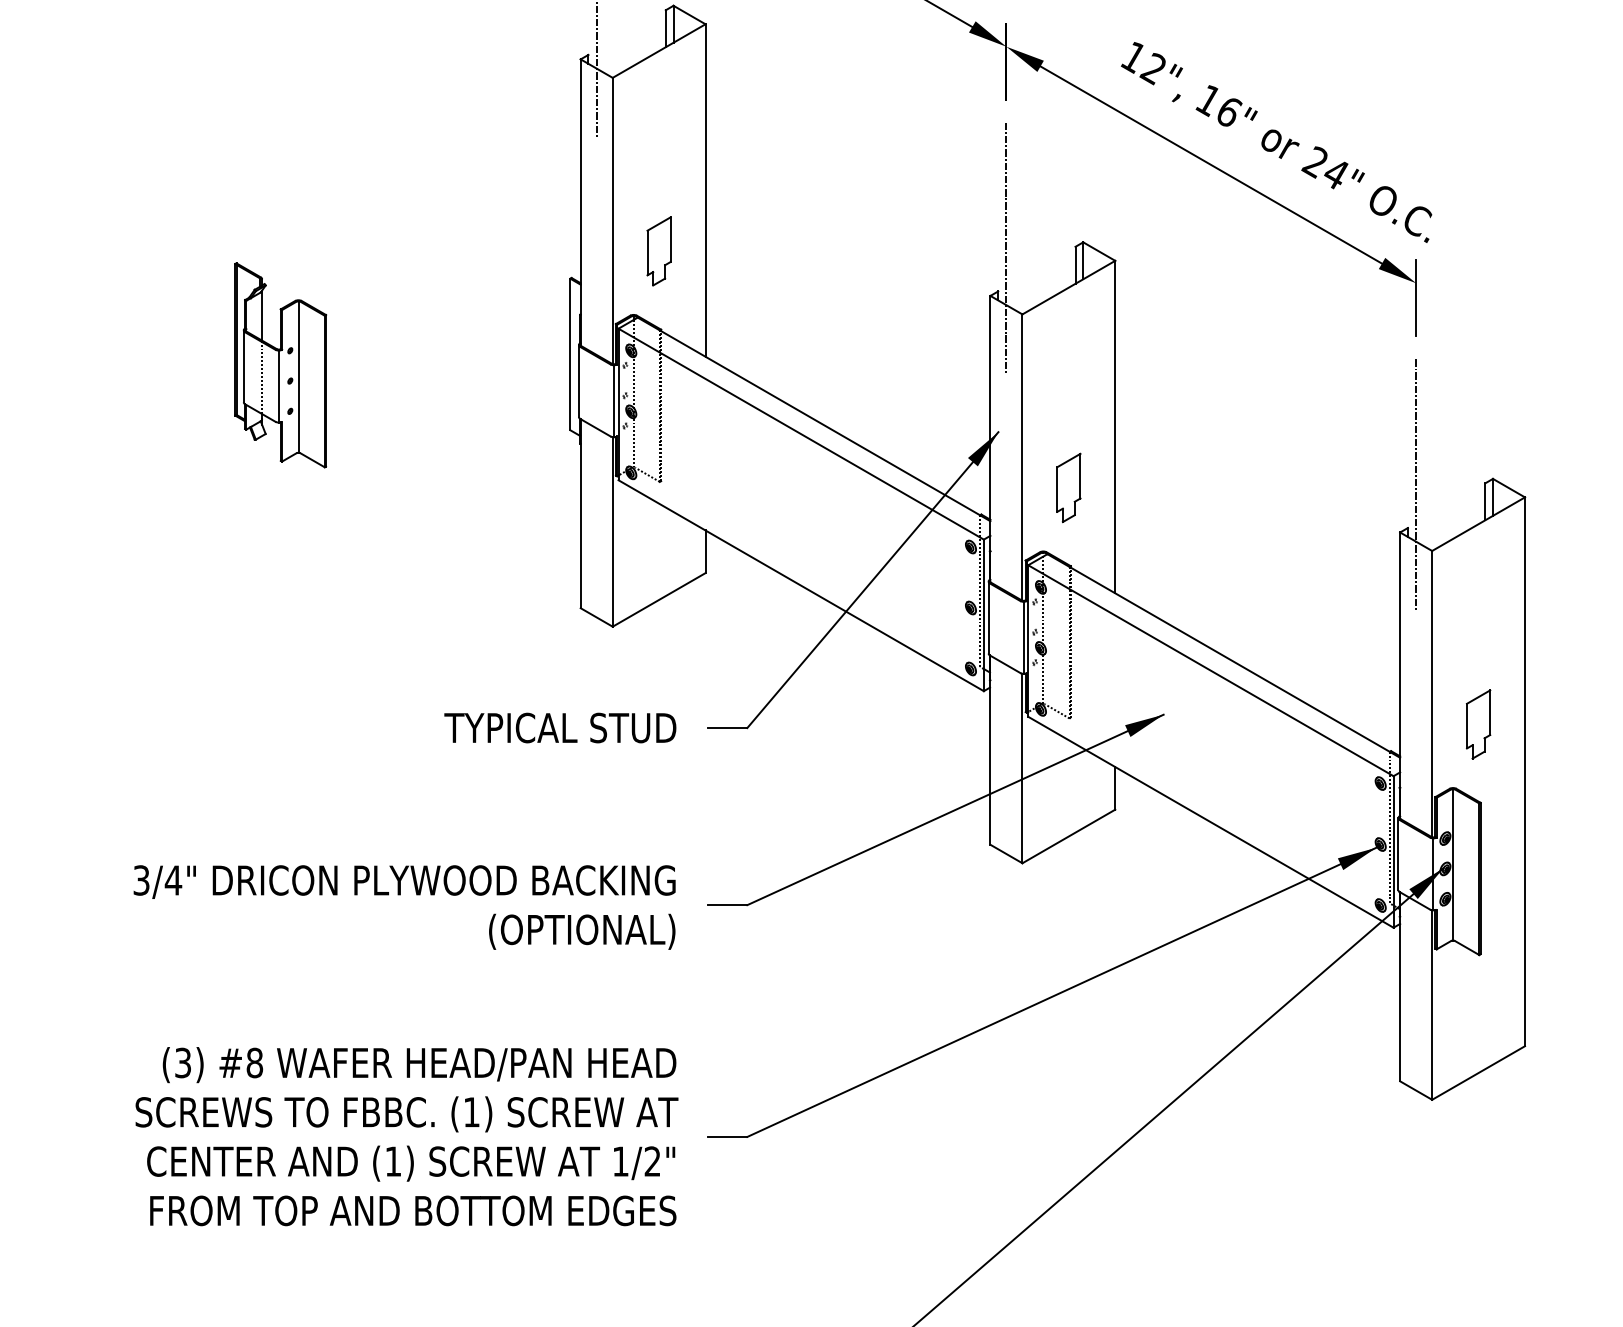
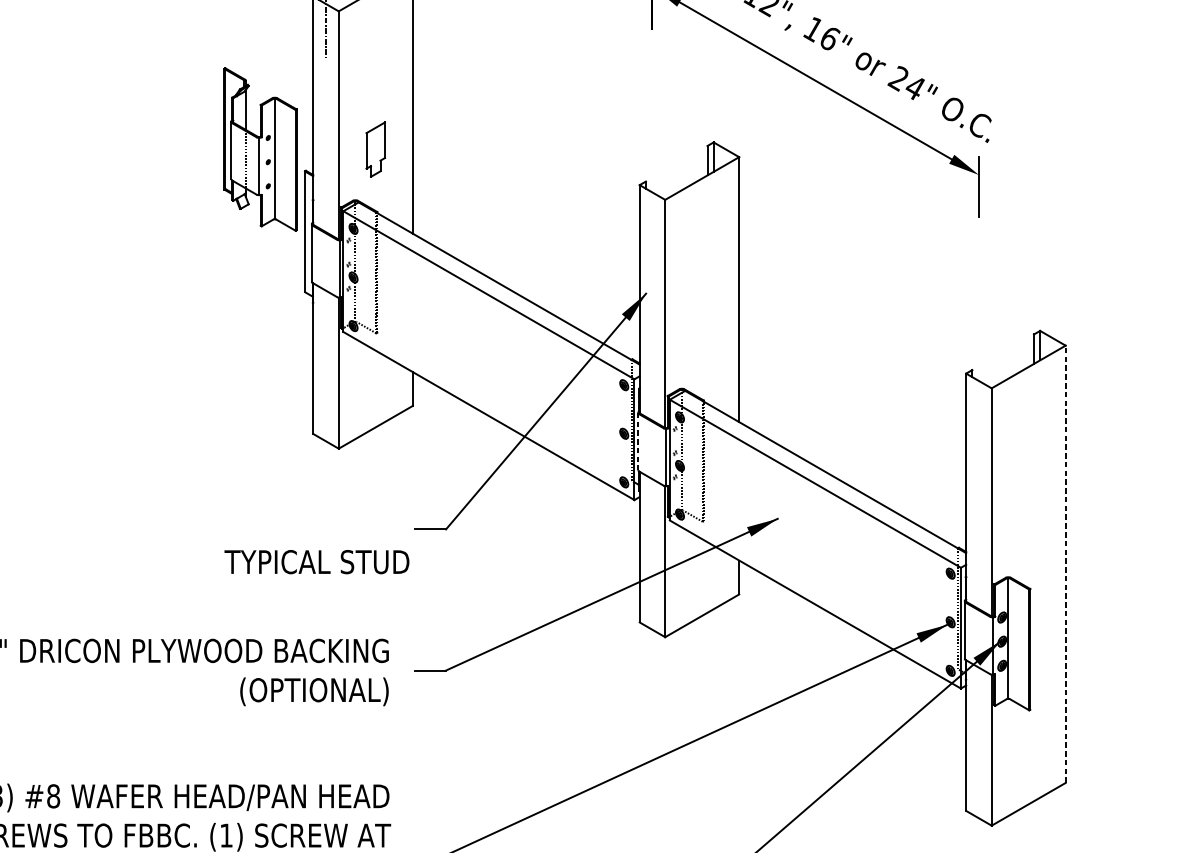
line: (1006, 247) -> (652, 146), removed
part: (280, 365) -> (260, 149), moved
line: (1416, 484) -> (979, 335), removed
part: (1068, 487) -> (701, 337), removed
line: (988, 617) -> (638, 441), solid -> dashed
part: (1478, 724) -> (1028, 526), removed
text: (560, 727) -> (317, 561), moved
line: (1525, 771) -> (1066, 564), solid -> dashed

